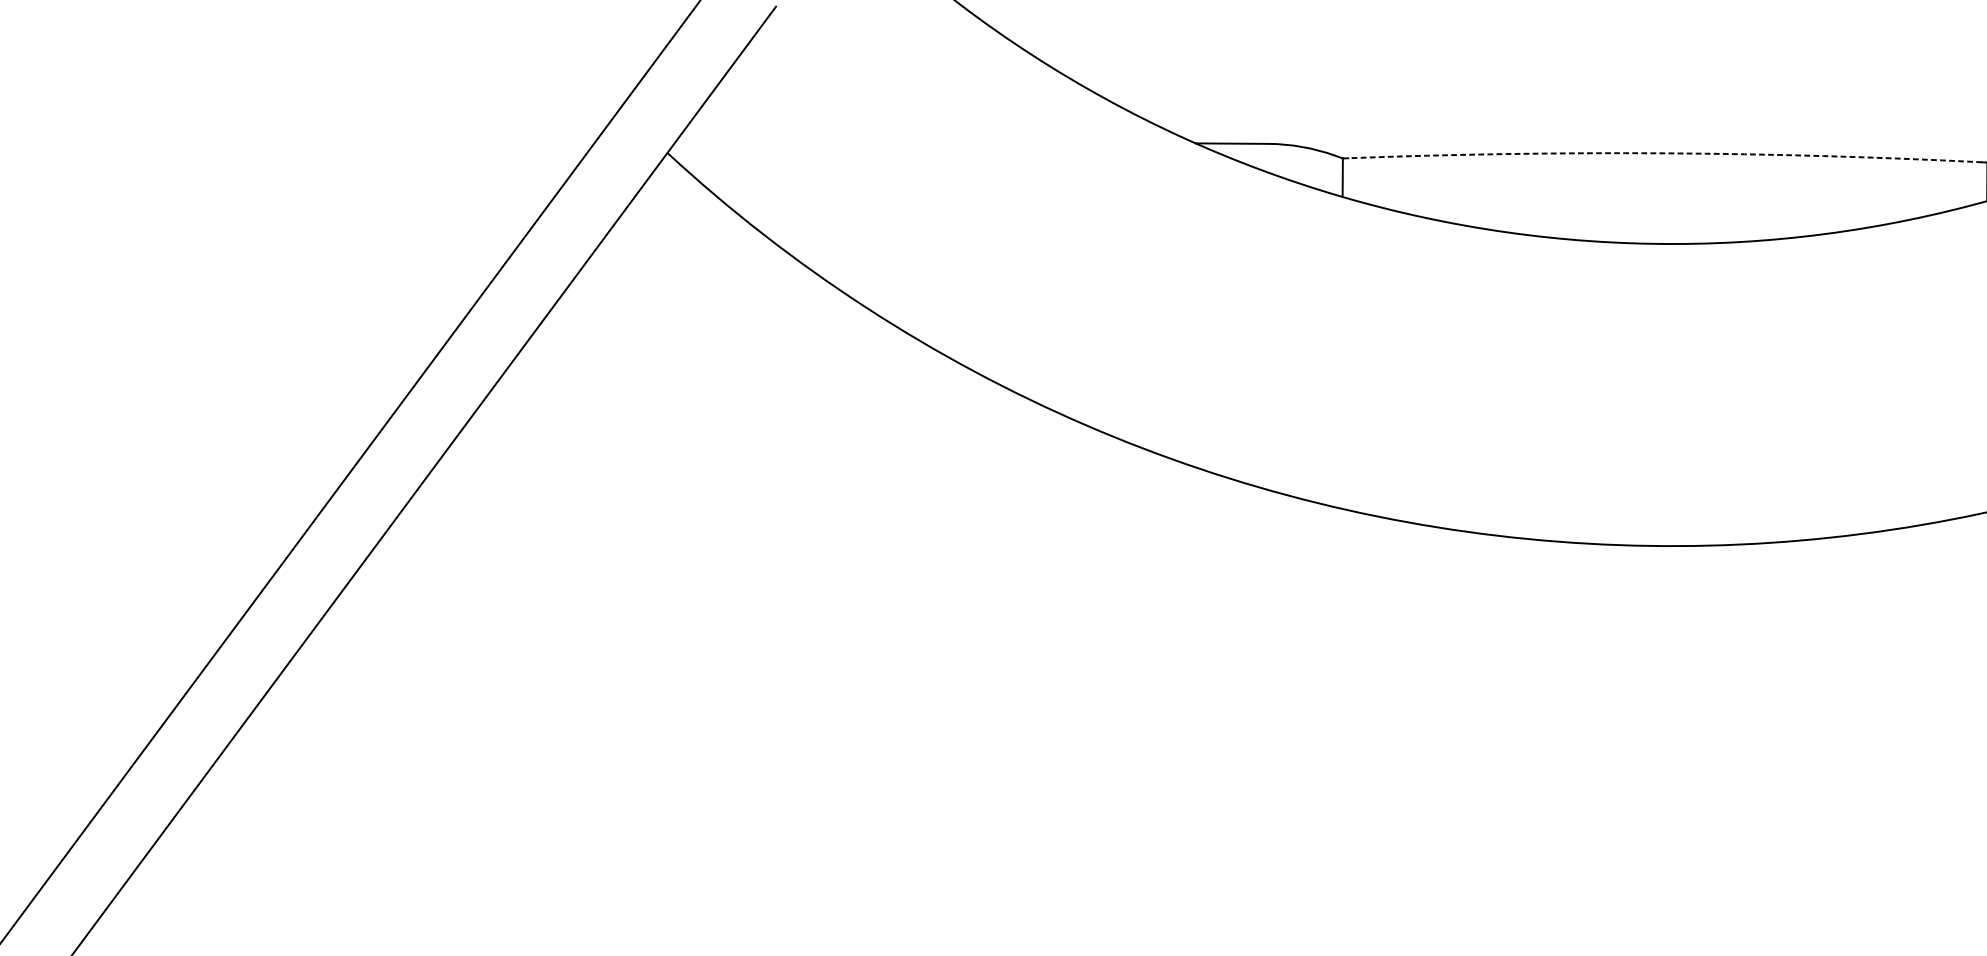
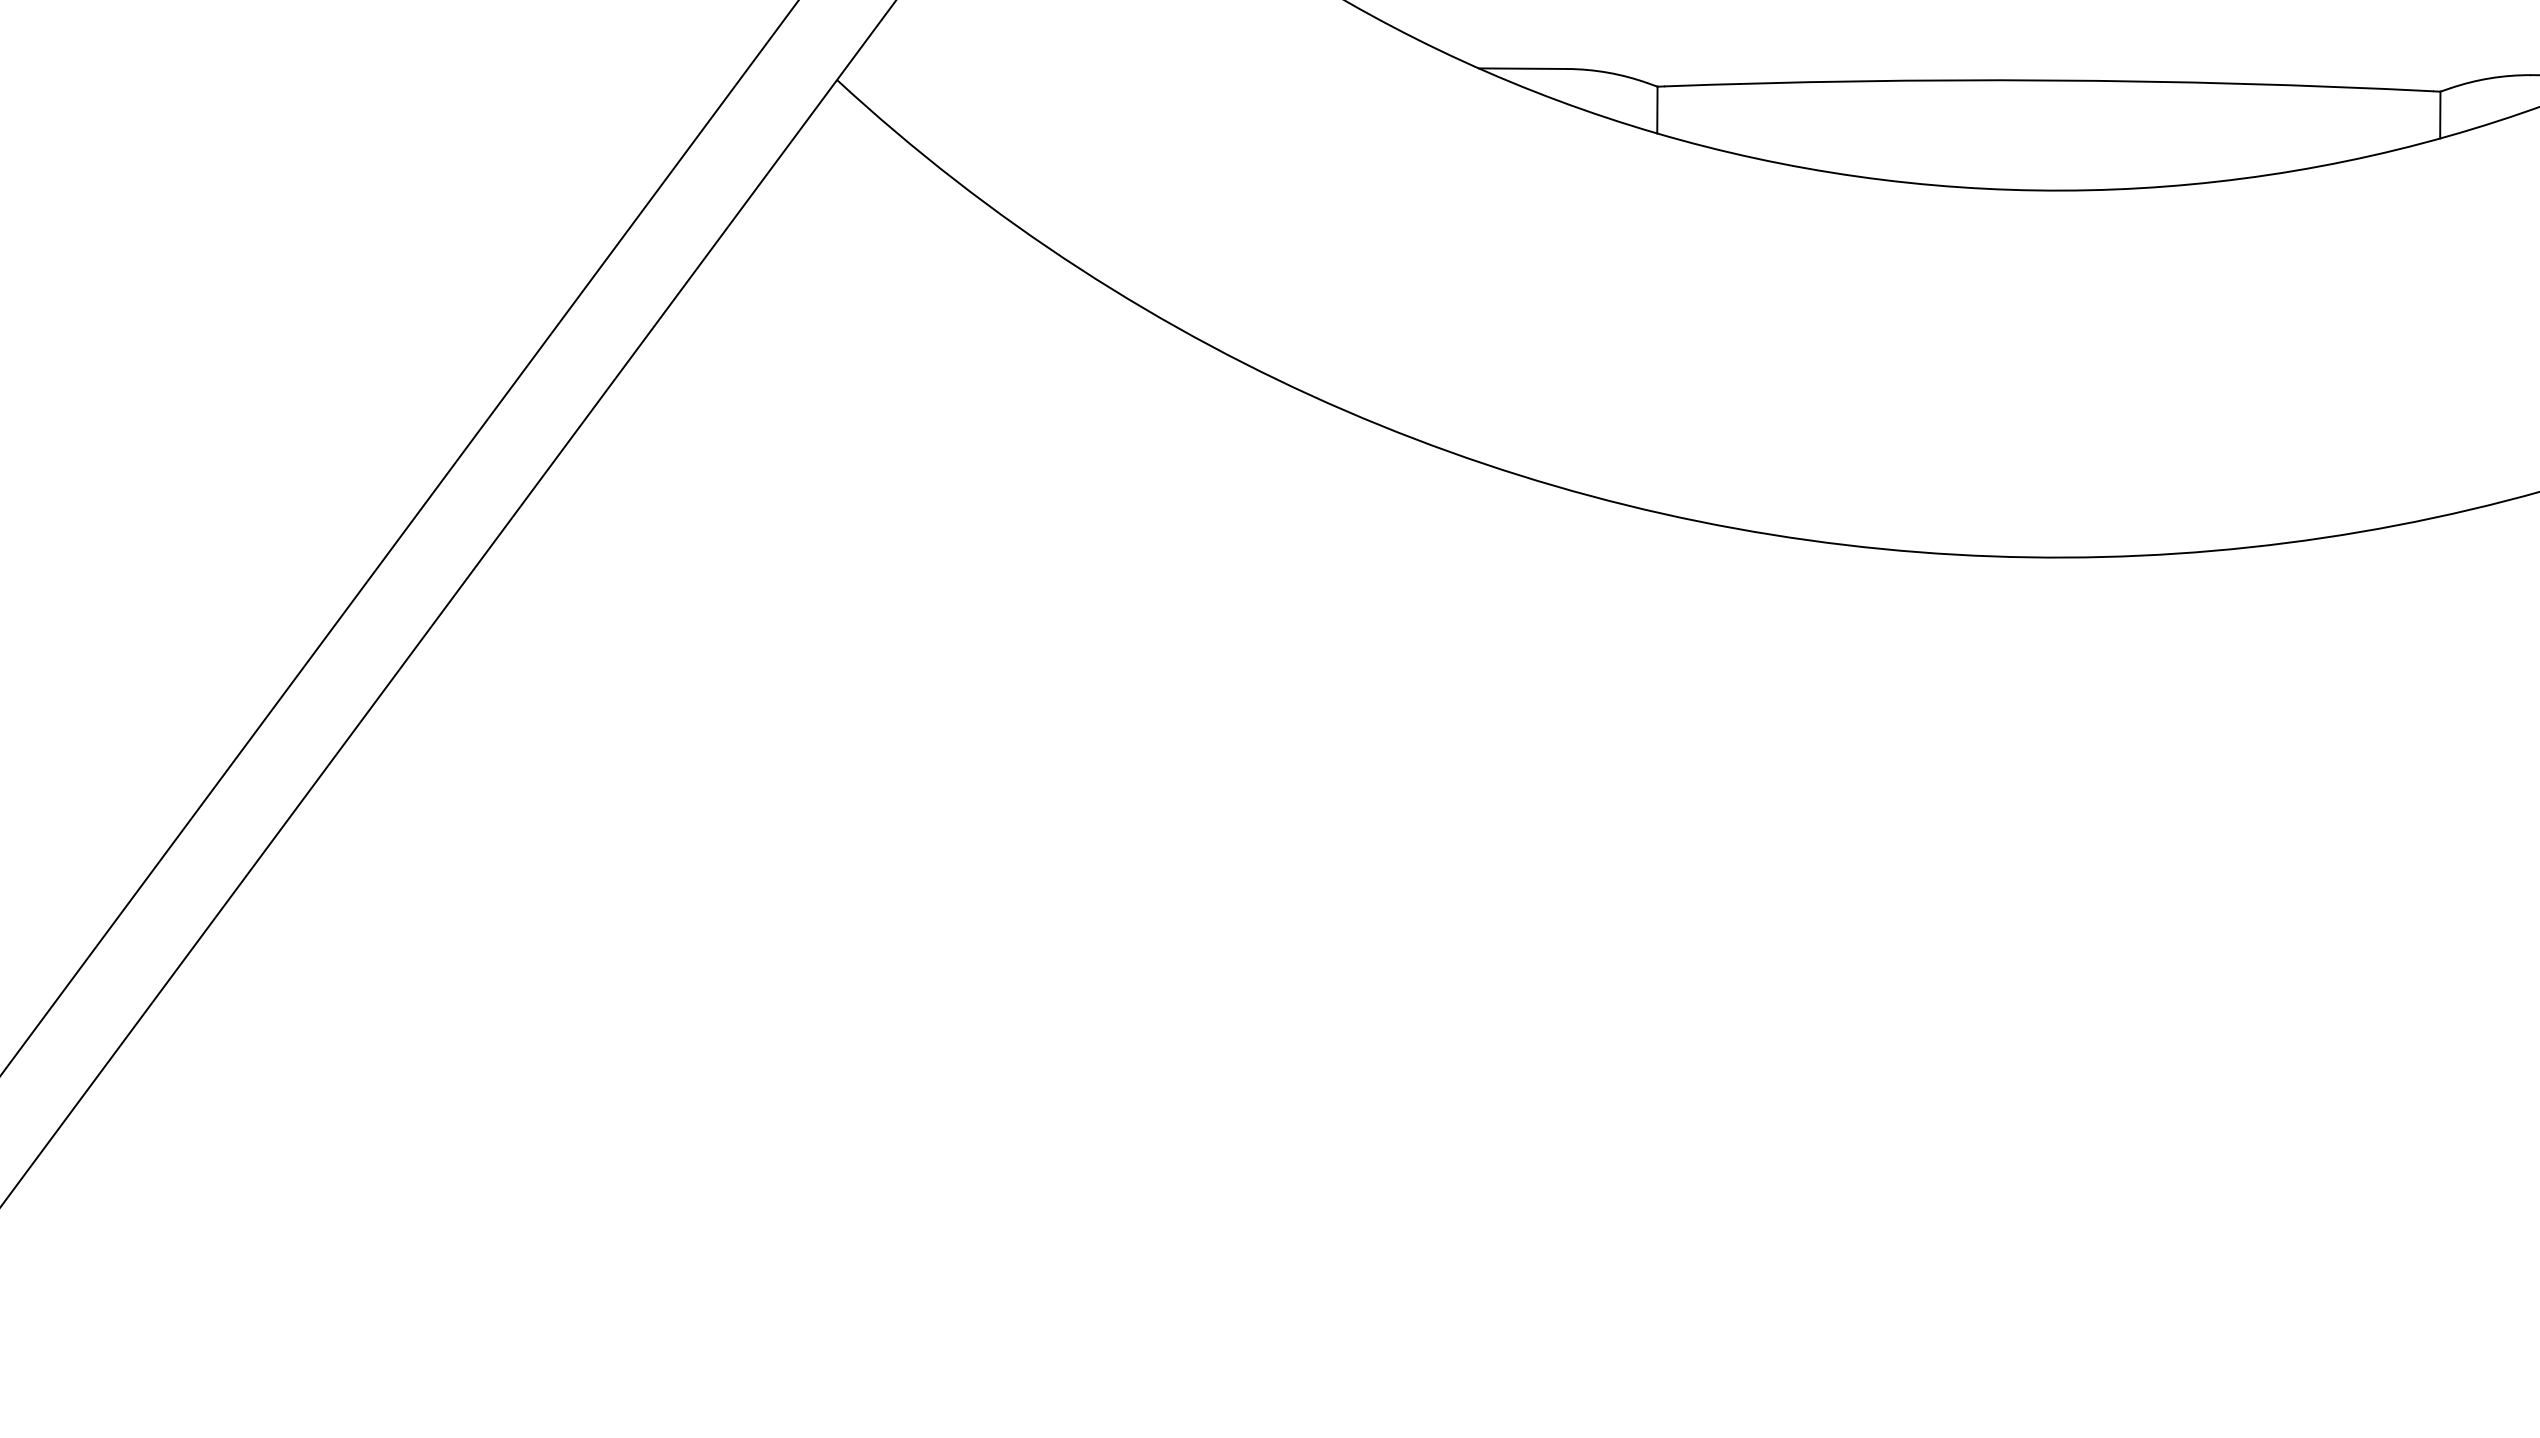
arc: (1665, 153) -> (2049, 80), dashed -> solid

